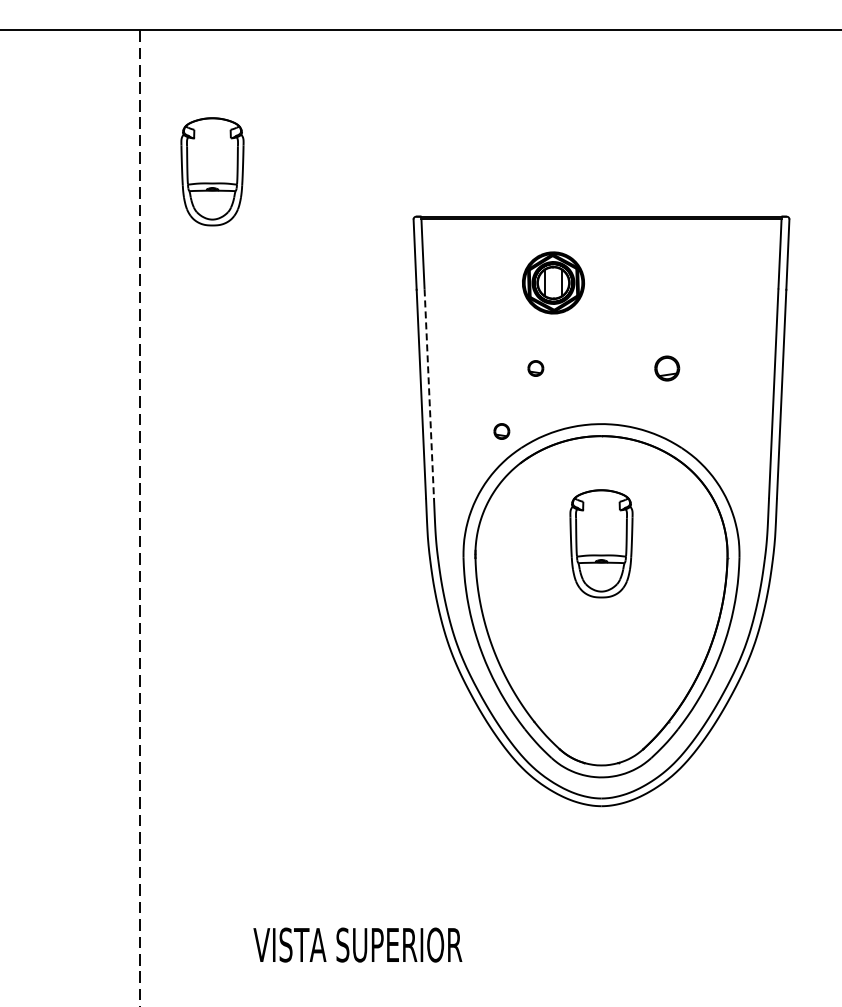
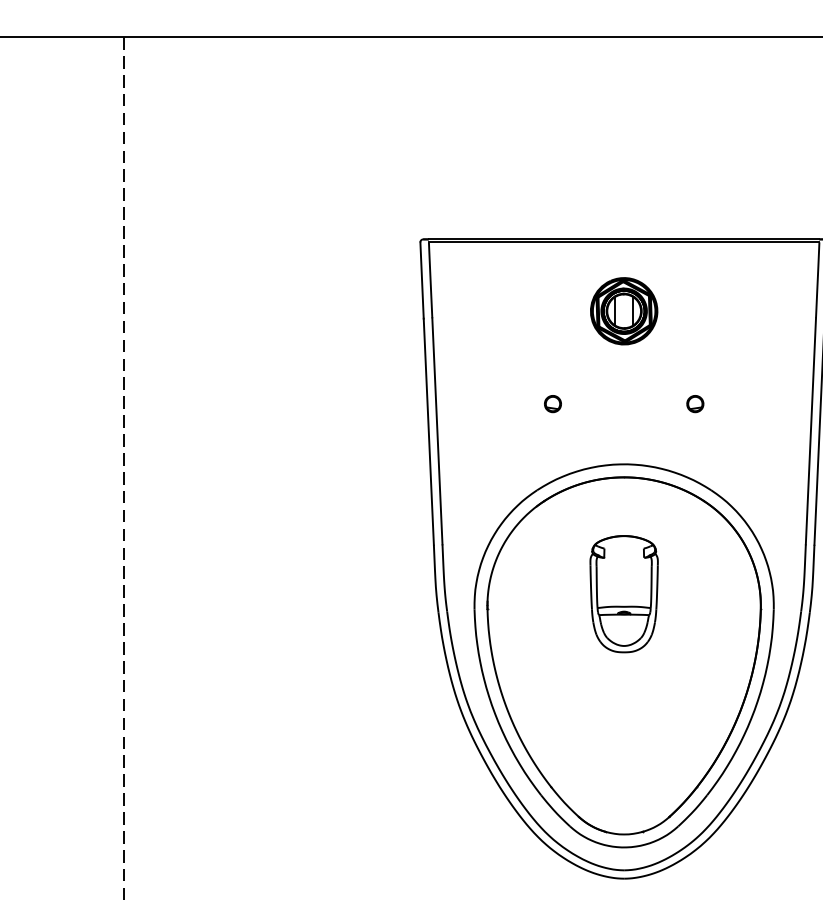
part: (212, 171) -> (202, 190), removed
part: (553, 282) -> (624, 310), moved
part: (666, 368) -> (694, 404), size x0.62
line: (429, 394) -> (437, 432), dashed -> solid
part: (501, 431) -> (515, 472), removed

